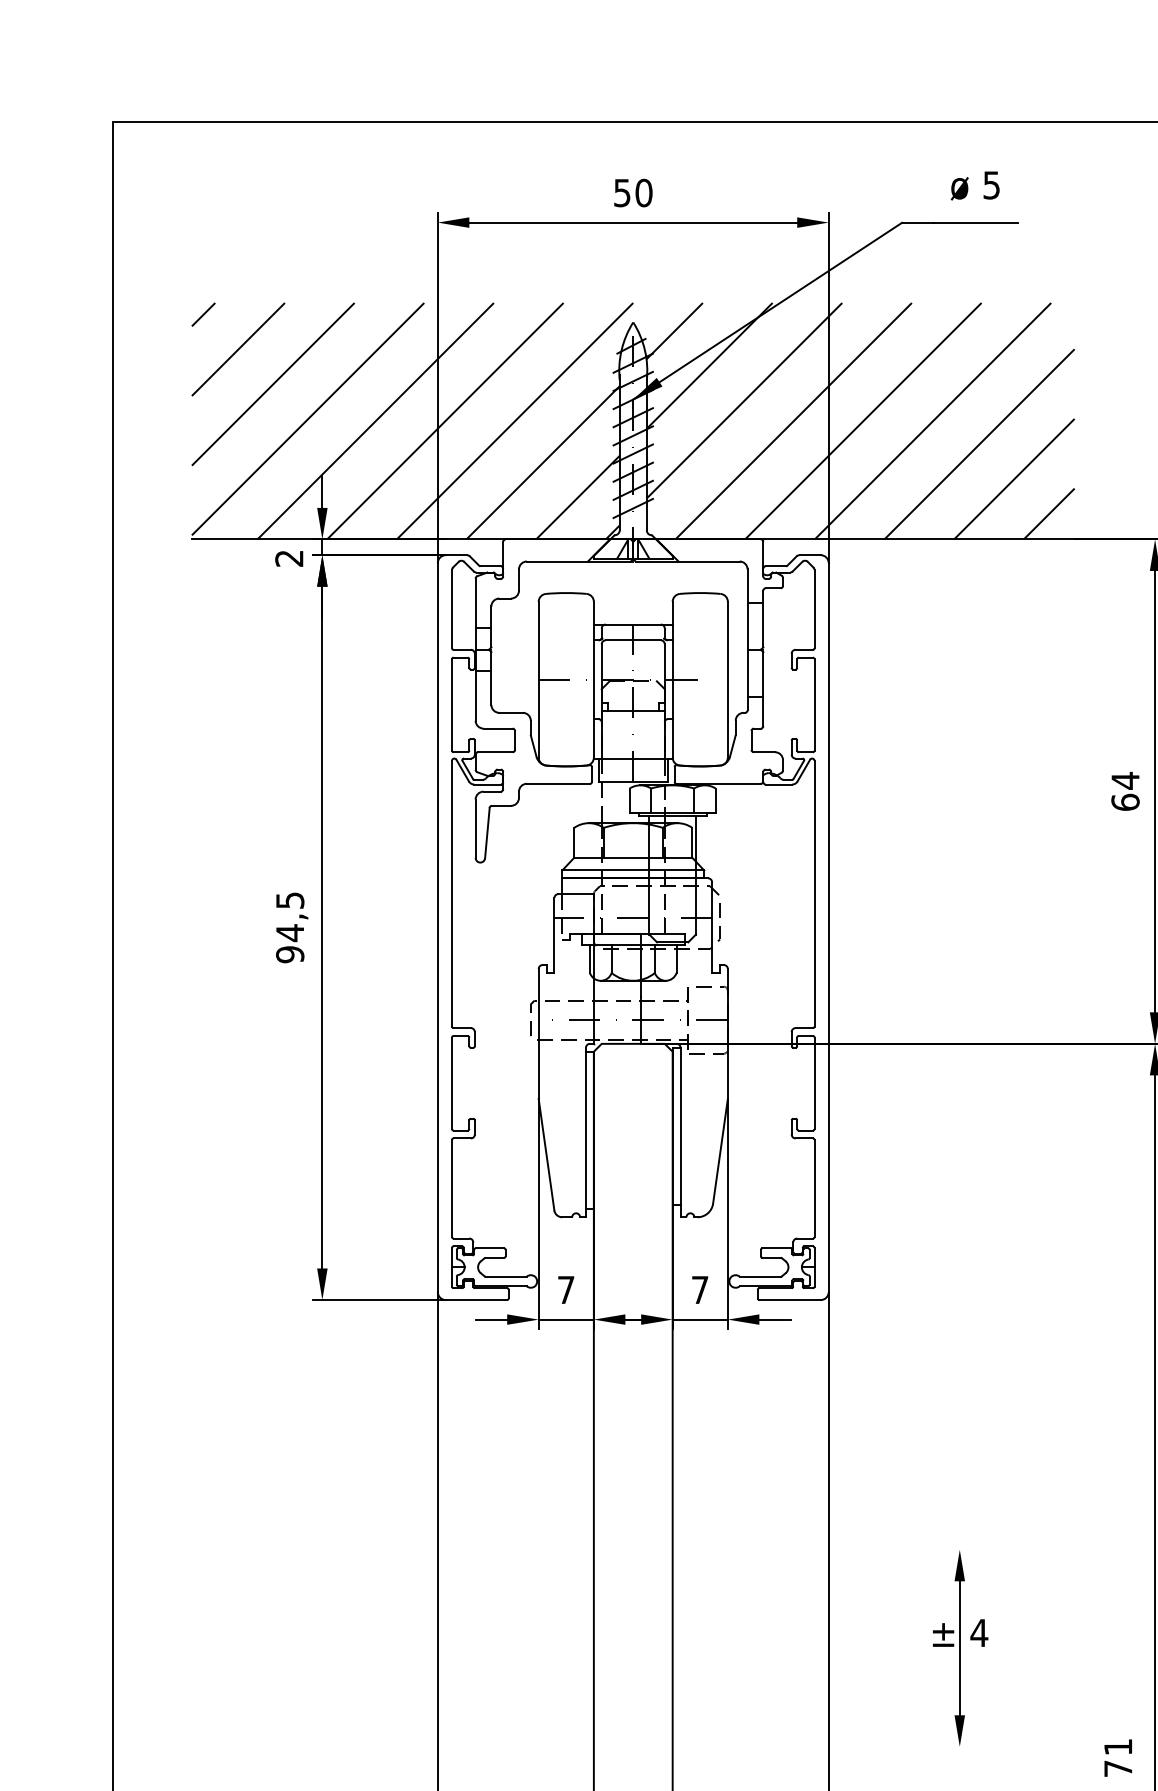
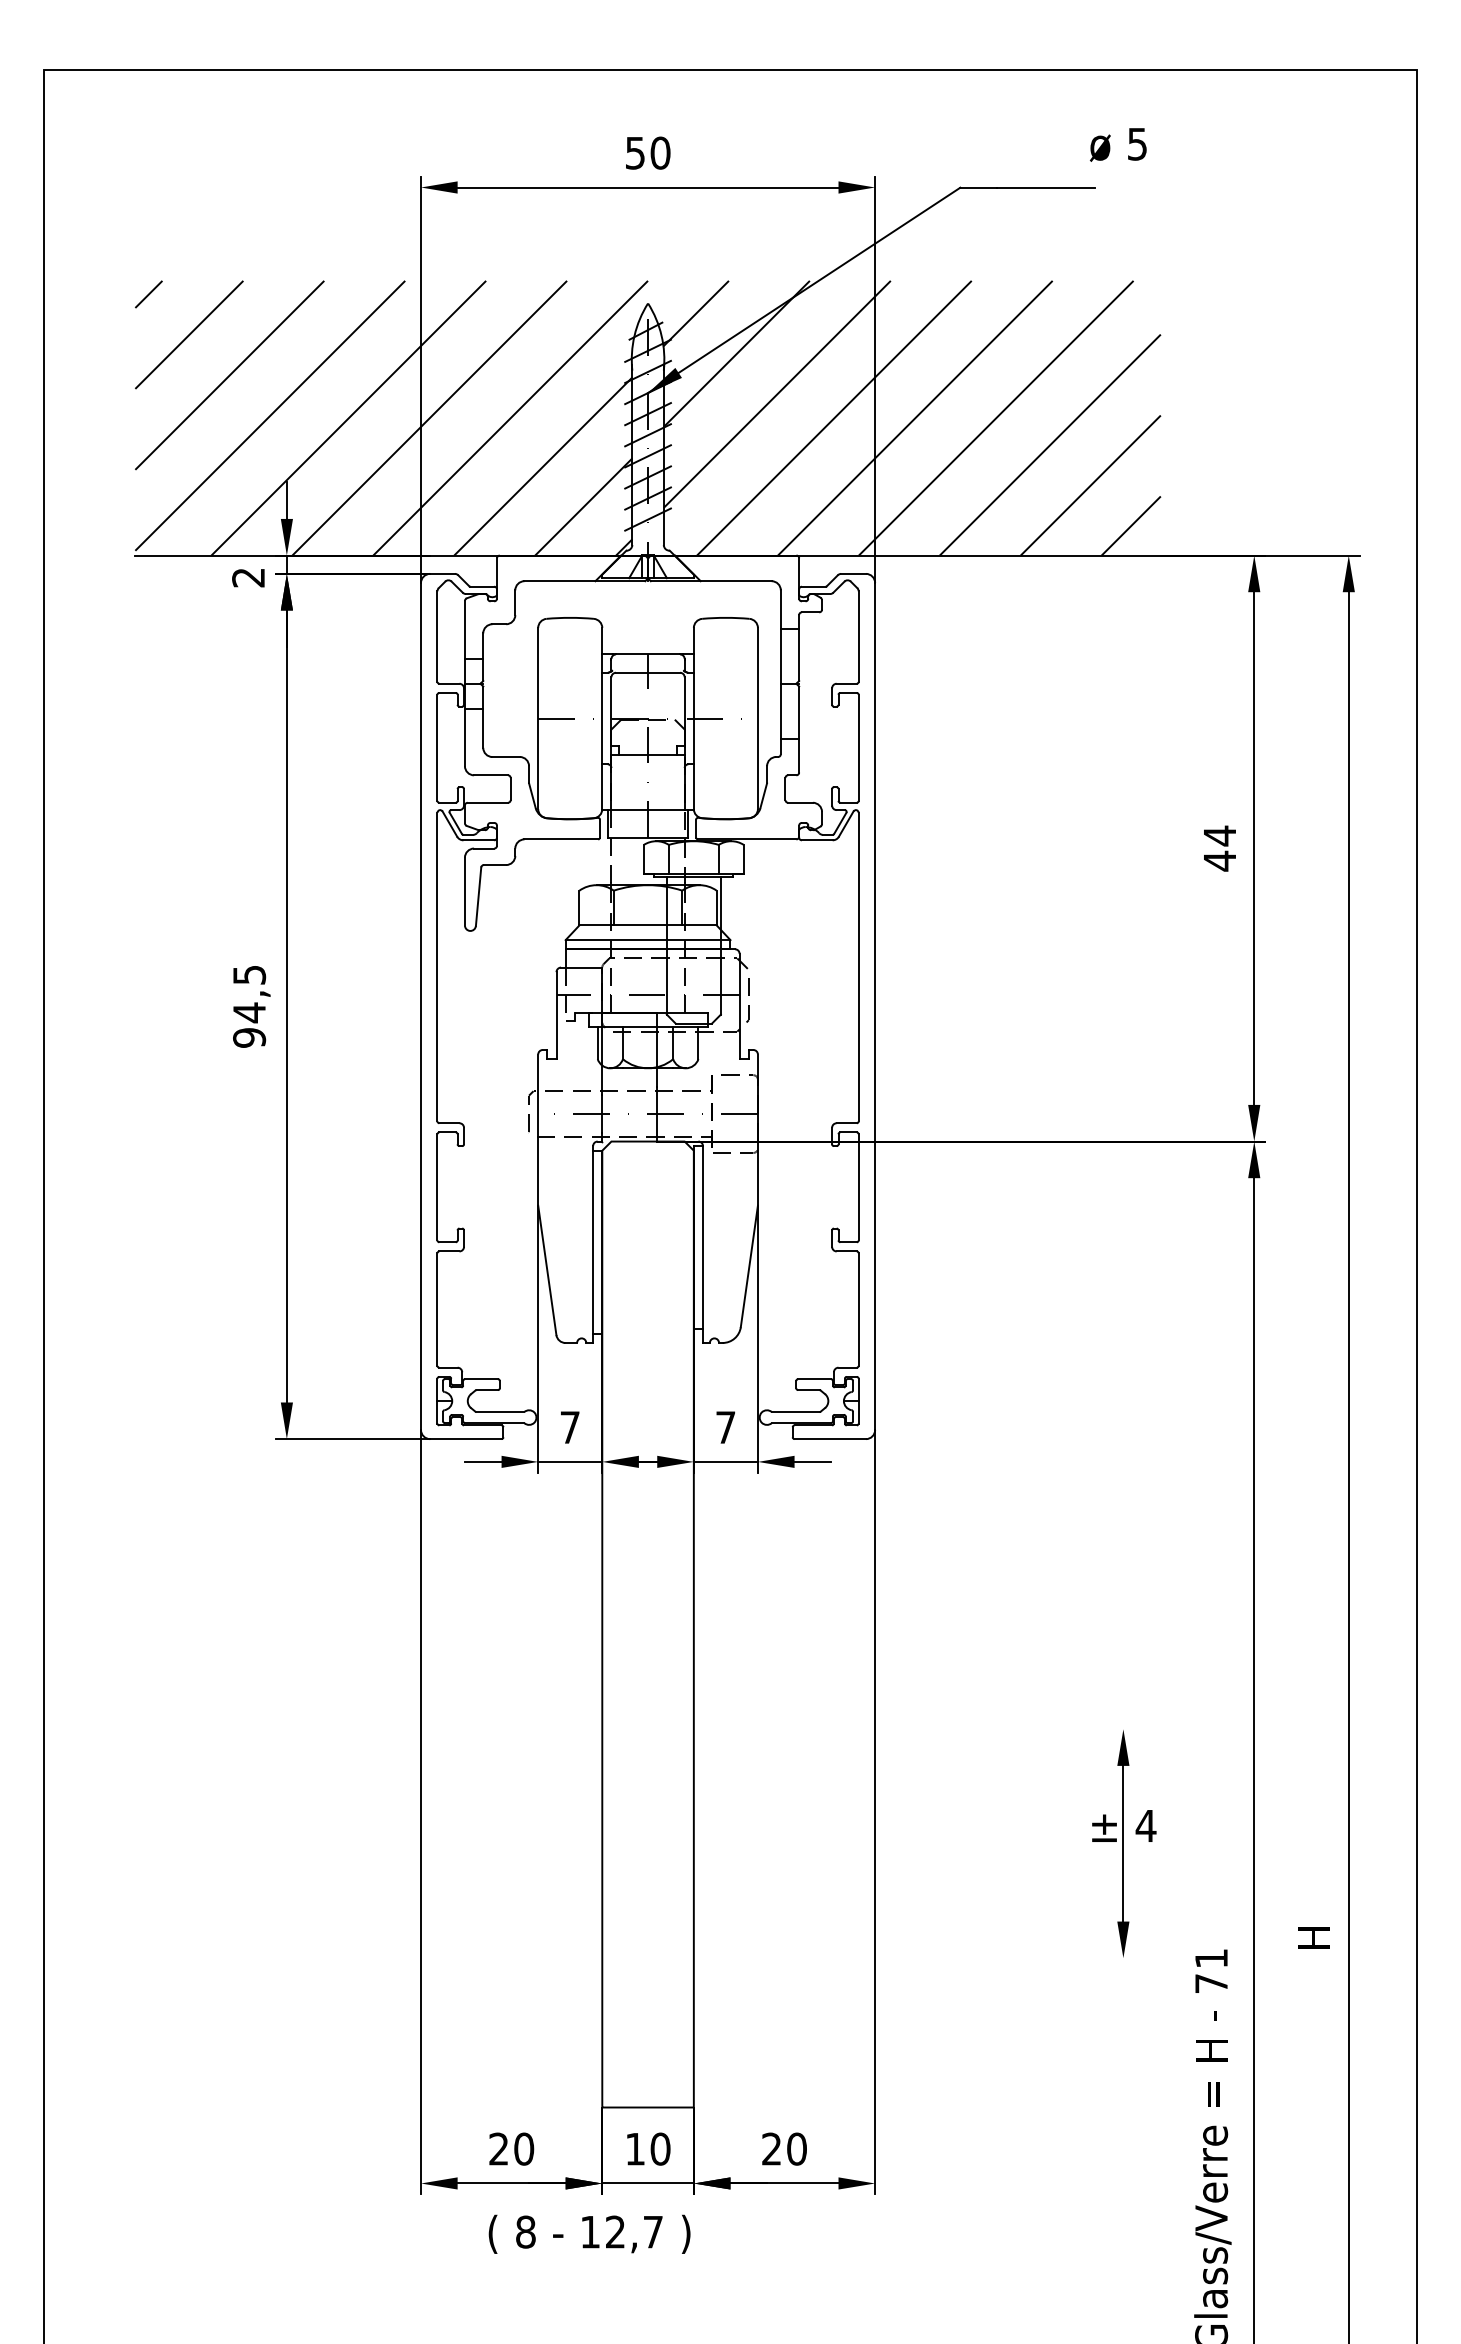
text: (975, 185) -> (1118, 144), moved
text: (1125, 801) -> (1219, 860), 64 -> 44
part: (960, 1648) -> (1124, 1843), moved

